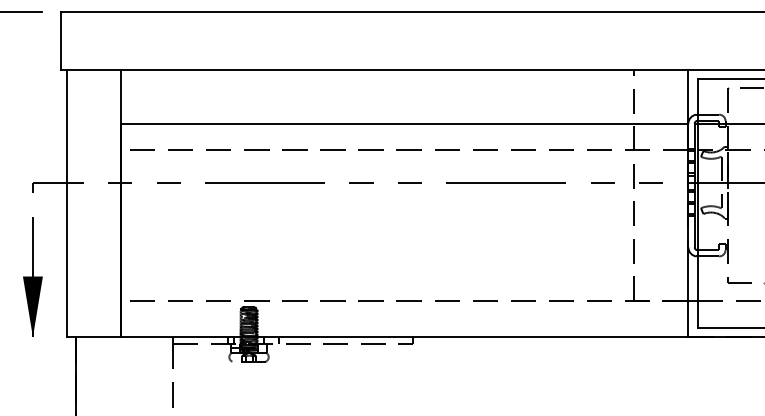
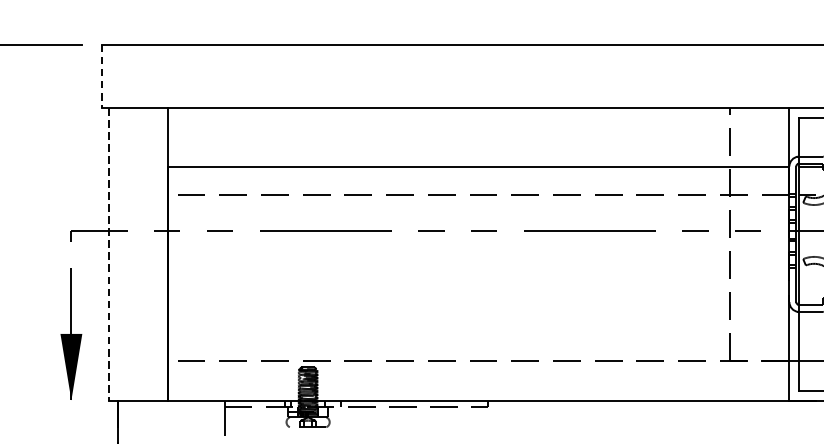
line: (60, 41) -> (101, 76), solid -> dashed
line: (66, 203) -> (108, 253), solid -> dashed

